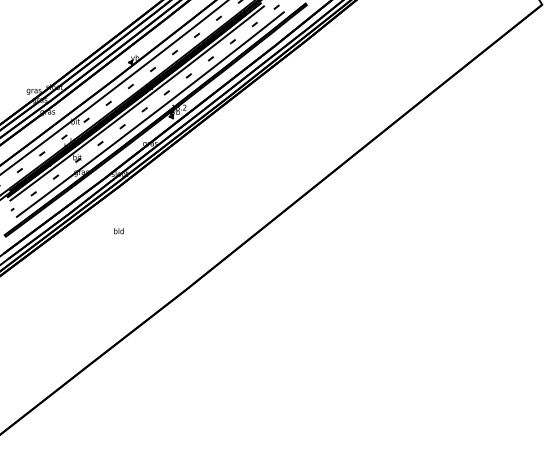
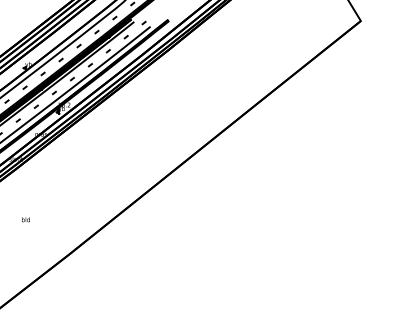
text: (118, 231) -> (25, 220), moved

